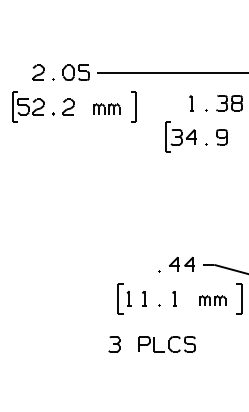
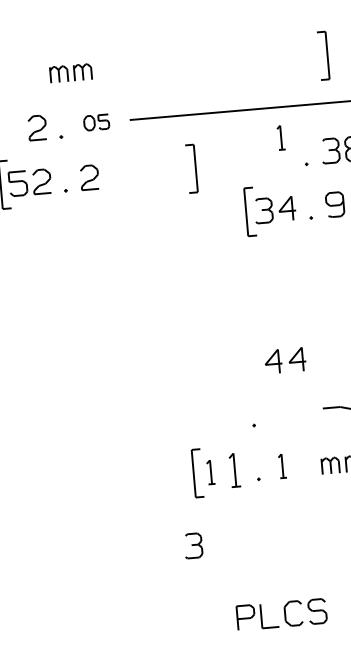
part: (222, 42) -> (323, 55), added
part: (75, 72) -> (95, 122), size x0.6
part: (191, 103) -> (281, 138), moved
part: (106, 108) -> (70, 72), moved
part: (181, 263) -> (284, 358), moved
part: (144, 298) -> (234, 469), size x1.4
part: (166, 344) -> (280, 614), moved

